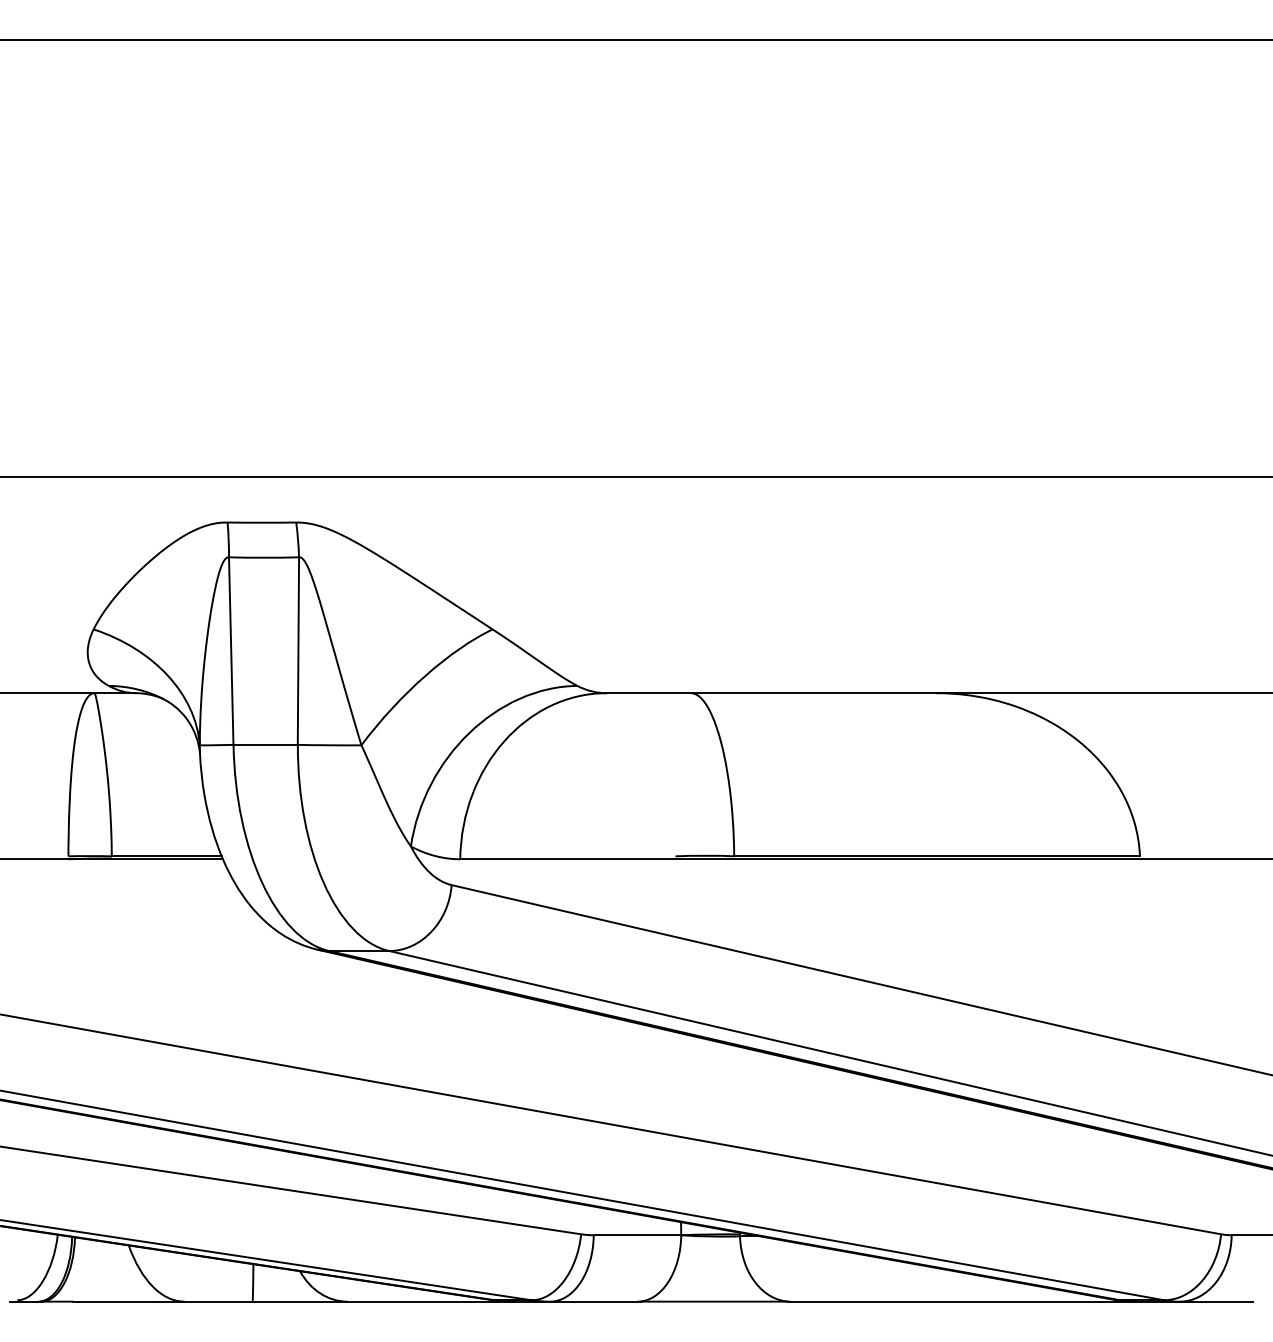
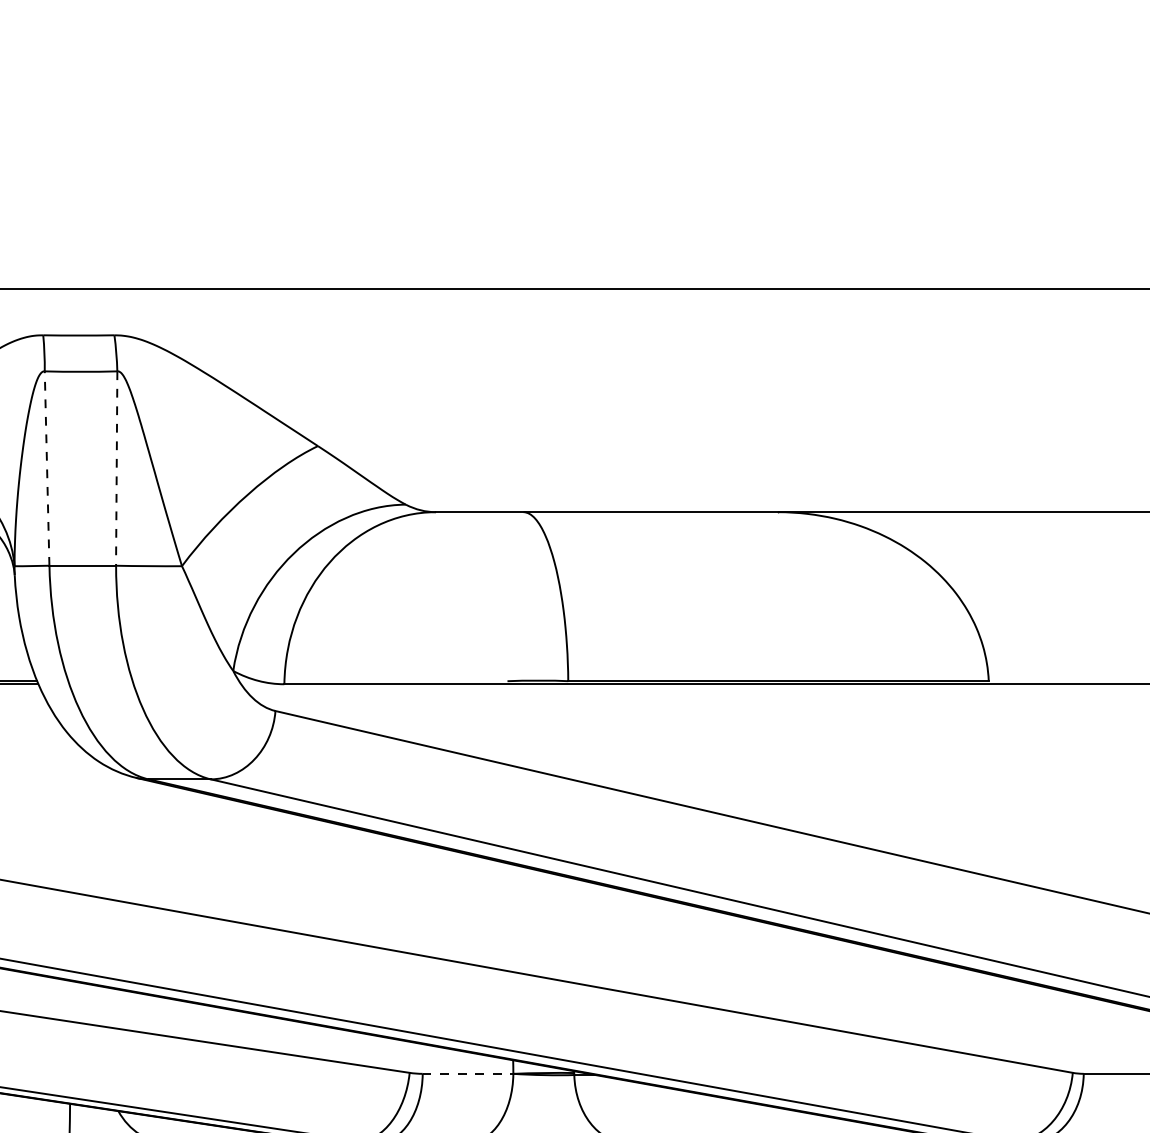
line: (231, 651) -> (47, 468), solid -> dashed
line: (298, 651) -> (116, 468), solid -> dashed
line: (637, 1235) -> (468, 1074), solid -> dashed

